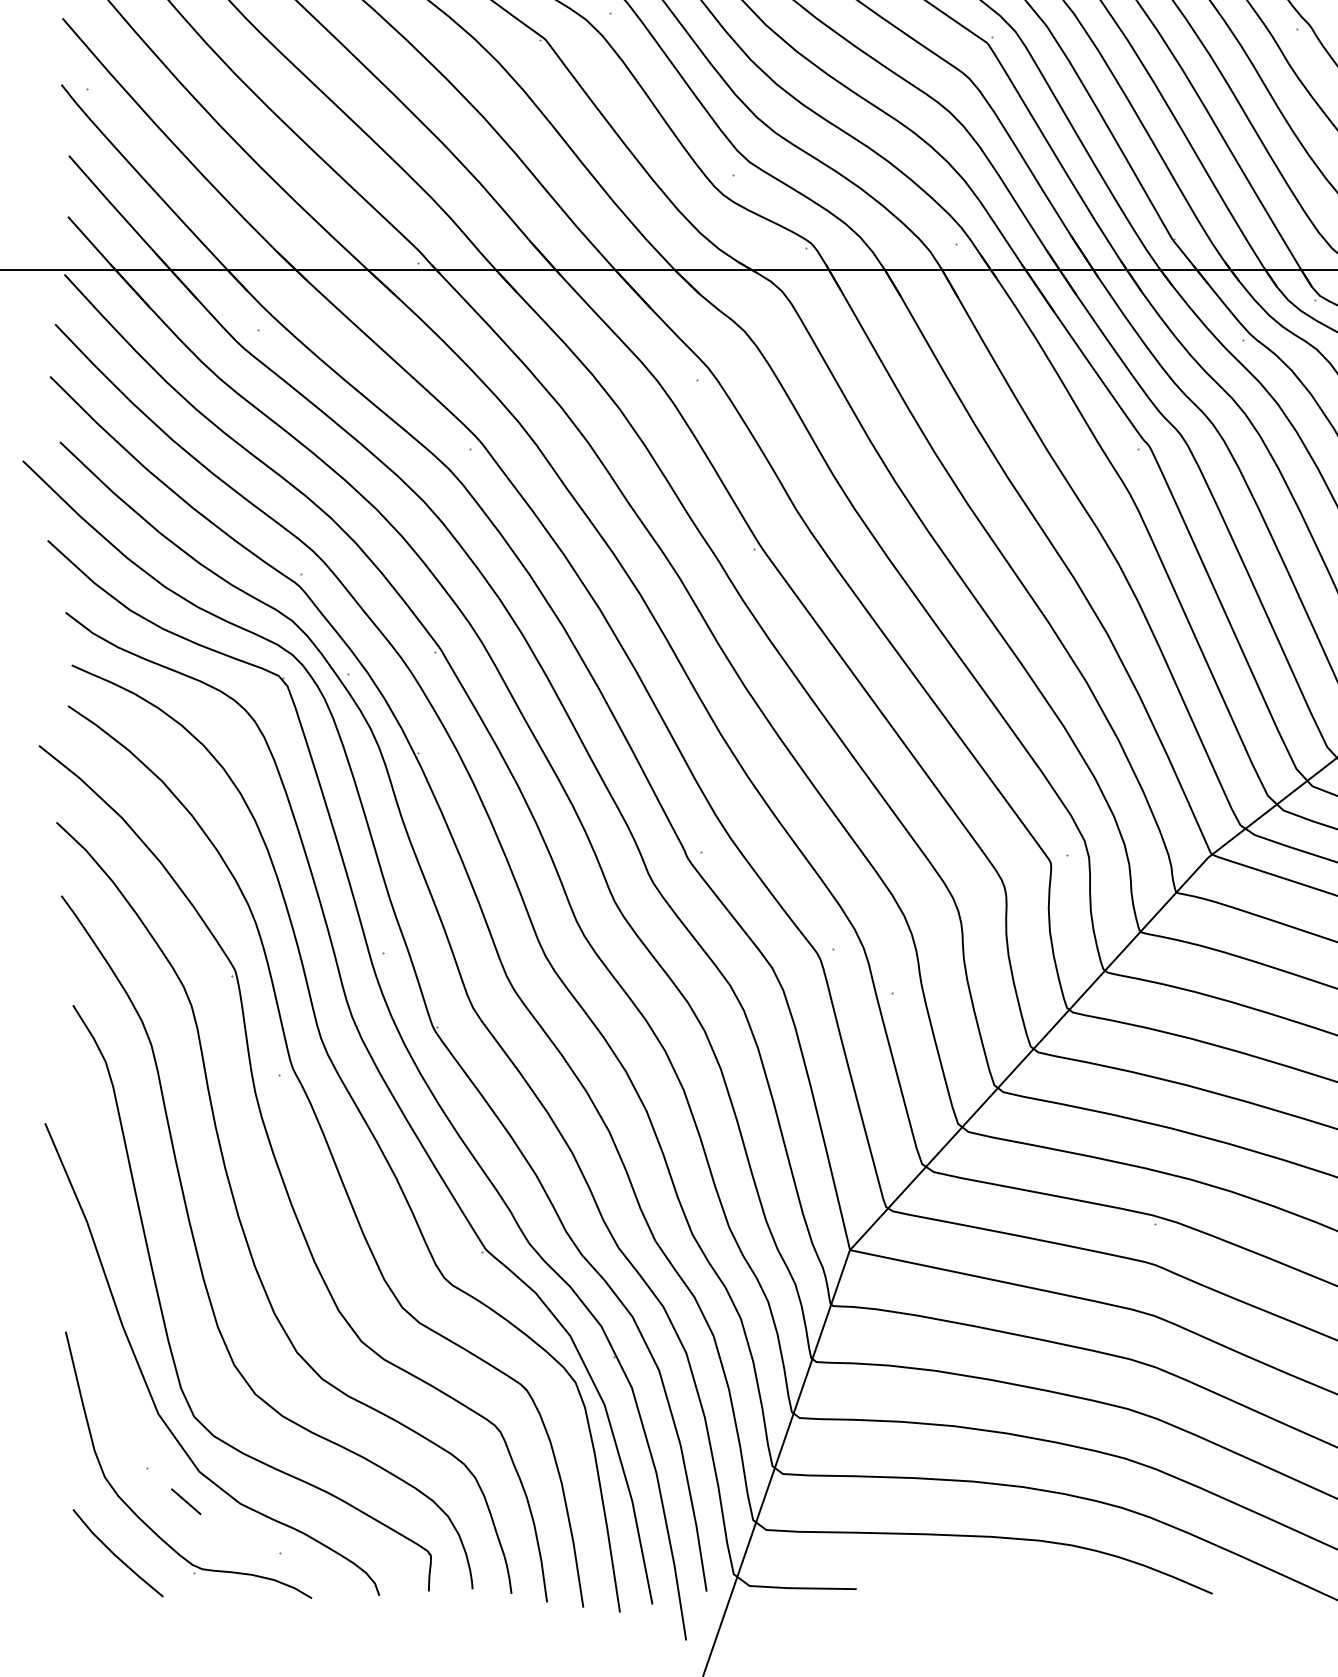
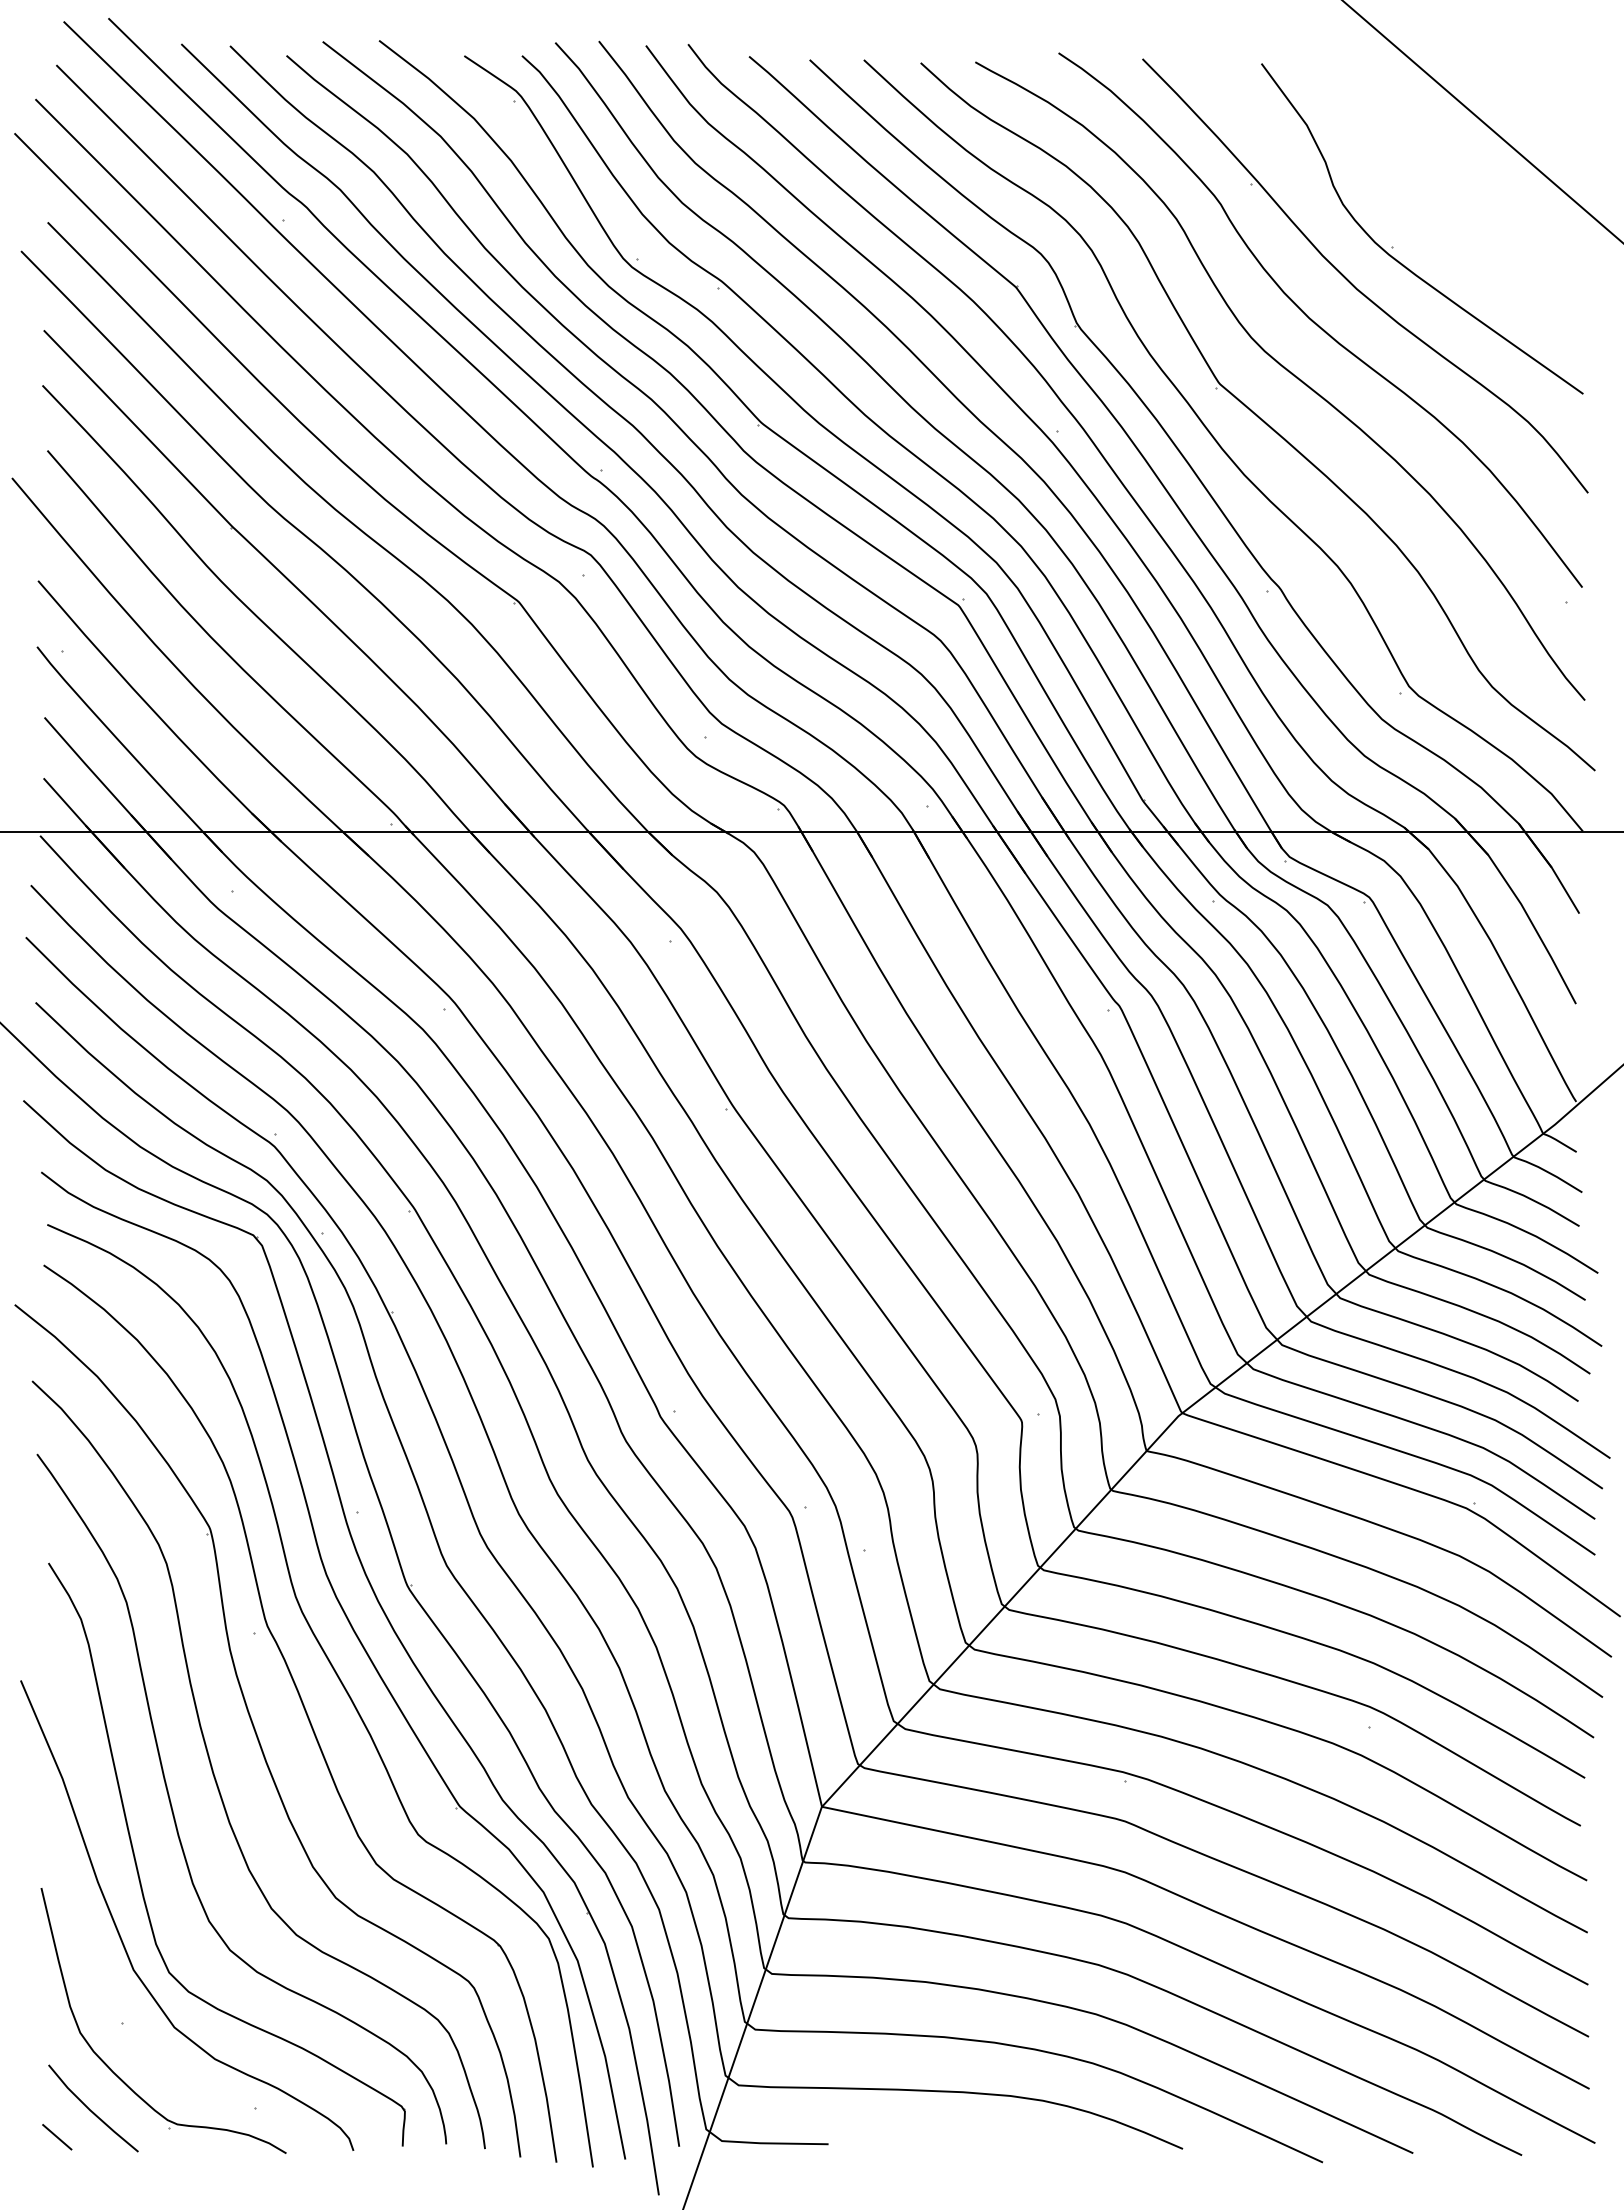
line: (186, 1501) -> (57, 2137), moved

